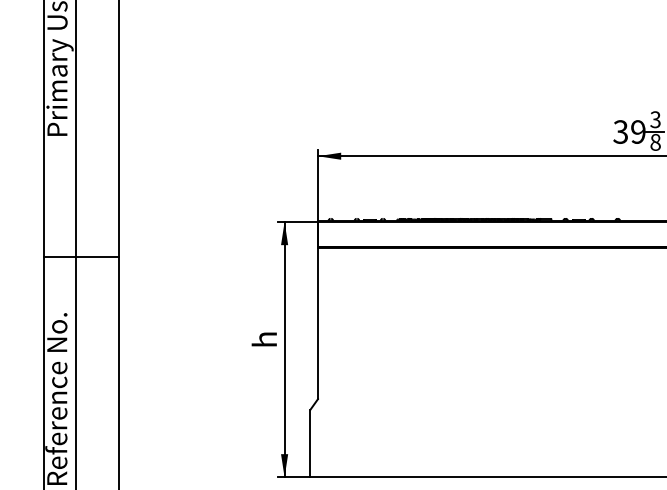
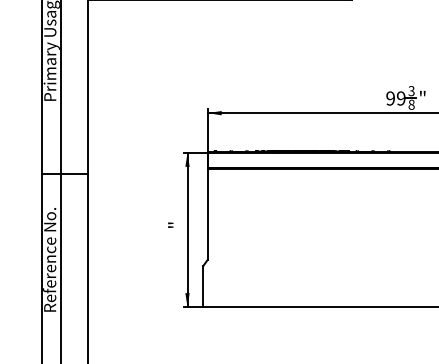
text: (620, 131) -> (390, 98), 39 -> 99
text: (263, 338) -> (174, 223), h -> "

